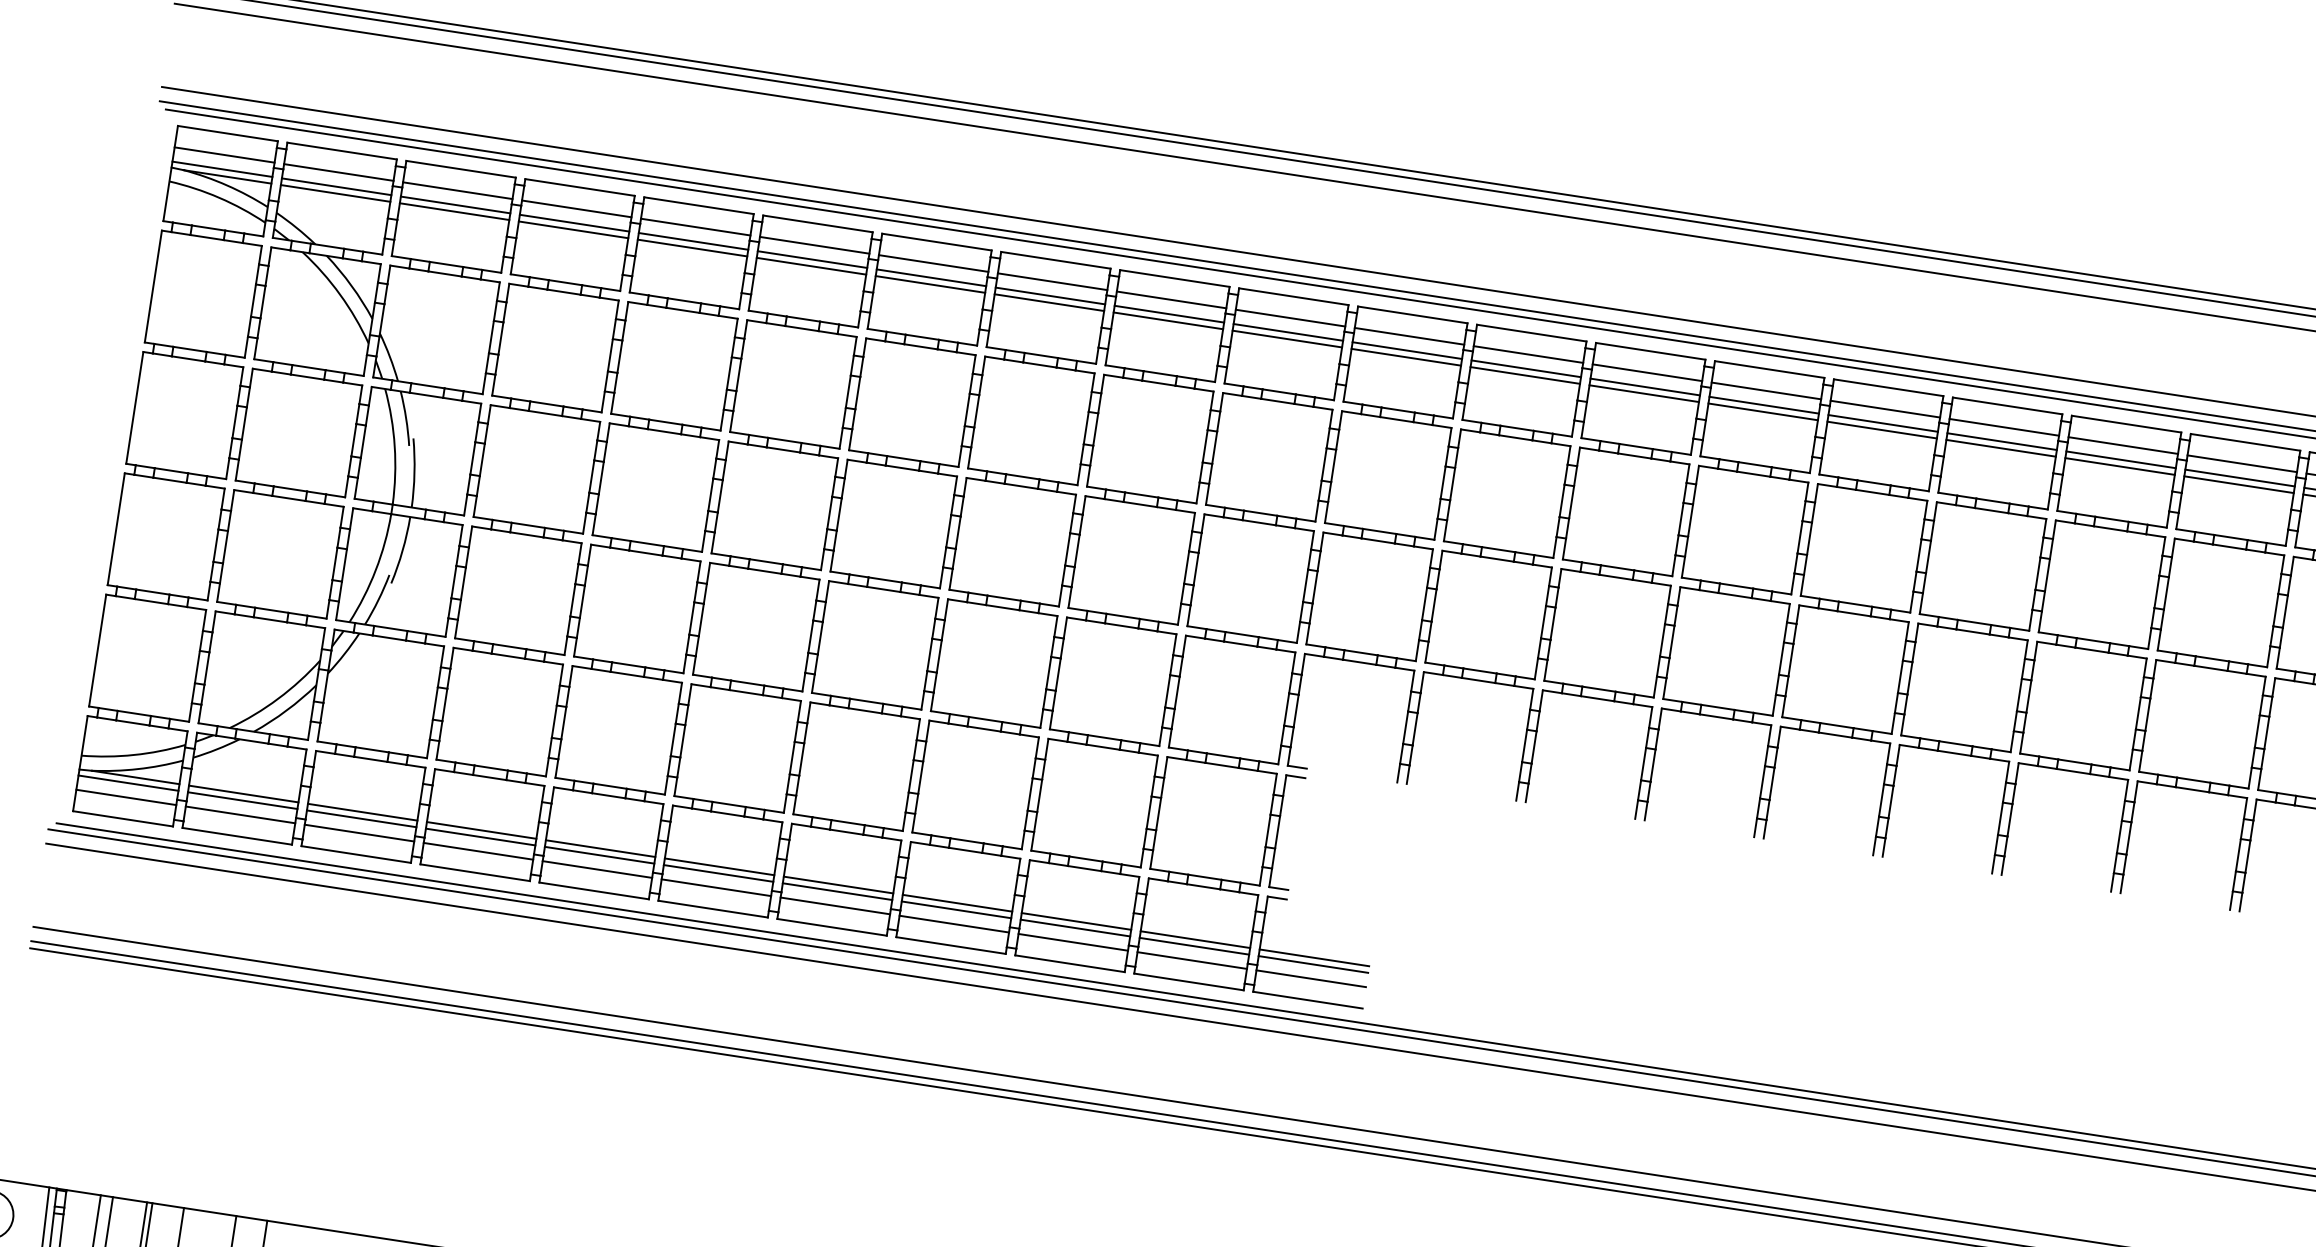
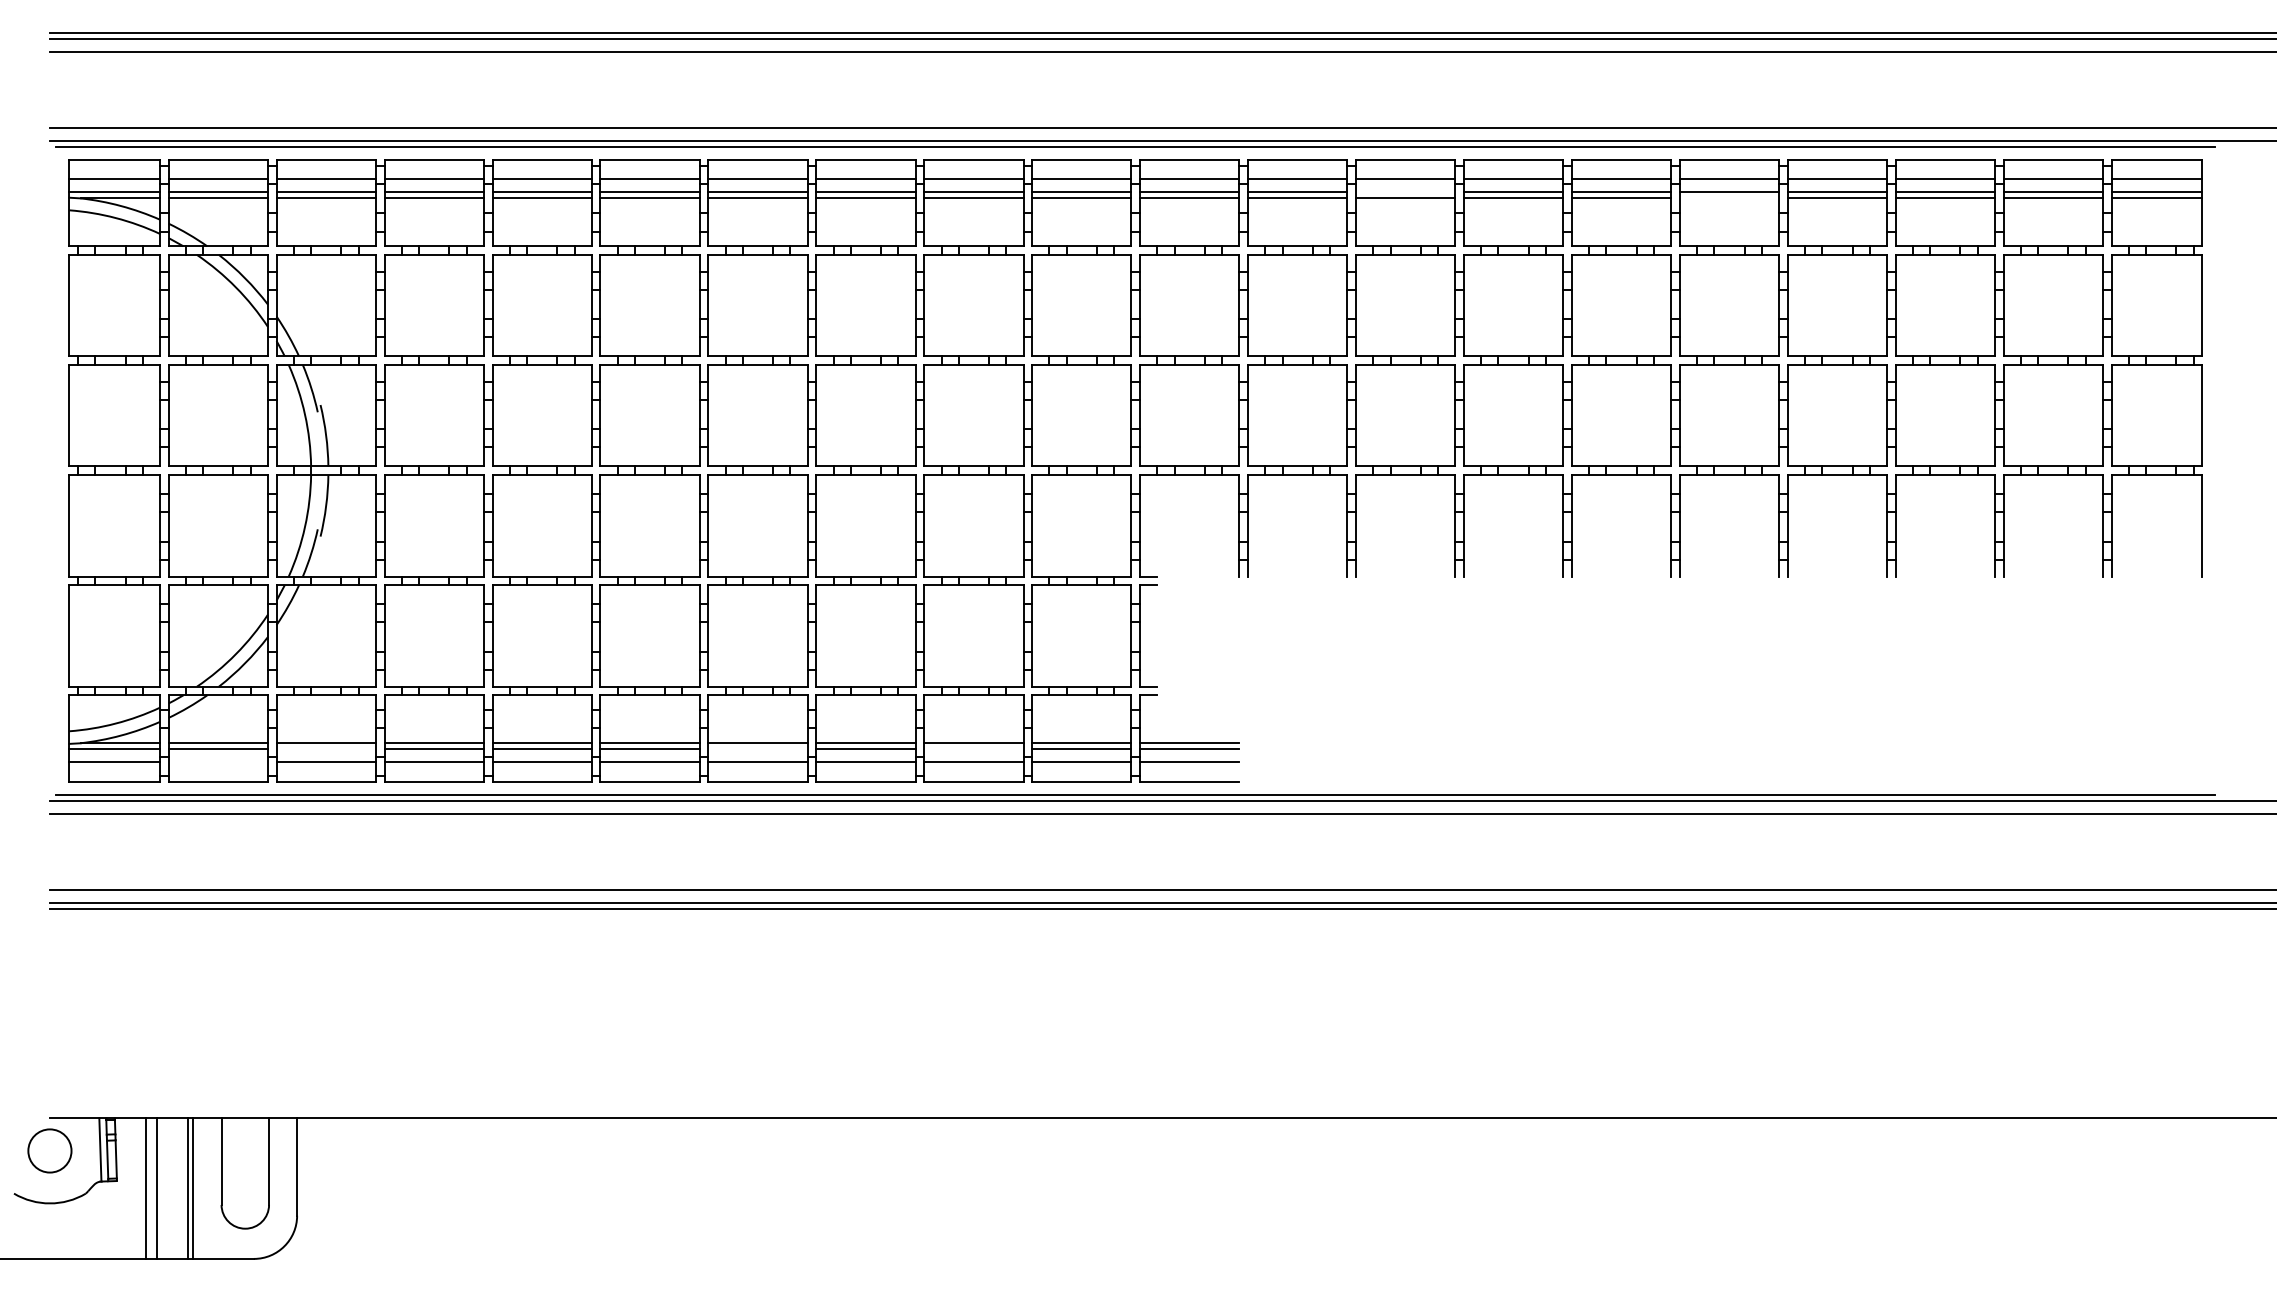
line: (1645, 387) -> (1405, 192), removed
line: (2001, 448) -> (1729, 198), removed
line: (239, 815) -> (217, 762), removed
line: (360, 818) -> (325, 749), removed
line: (836, 891) -> (757, 749), removed
line: (1075, 928) -> (973, 749), removed

